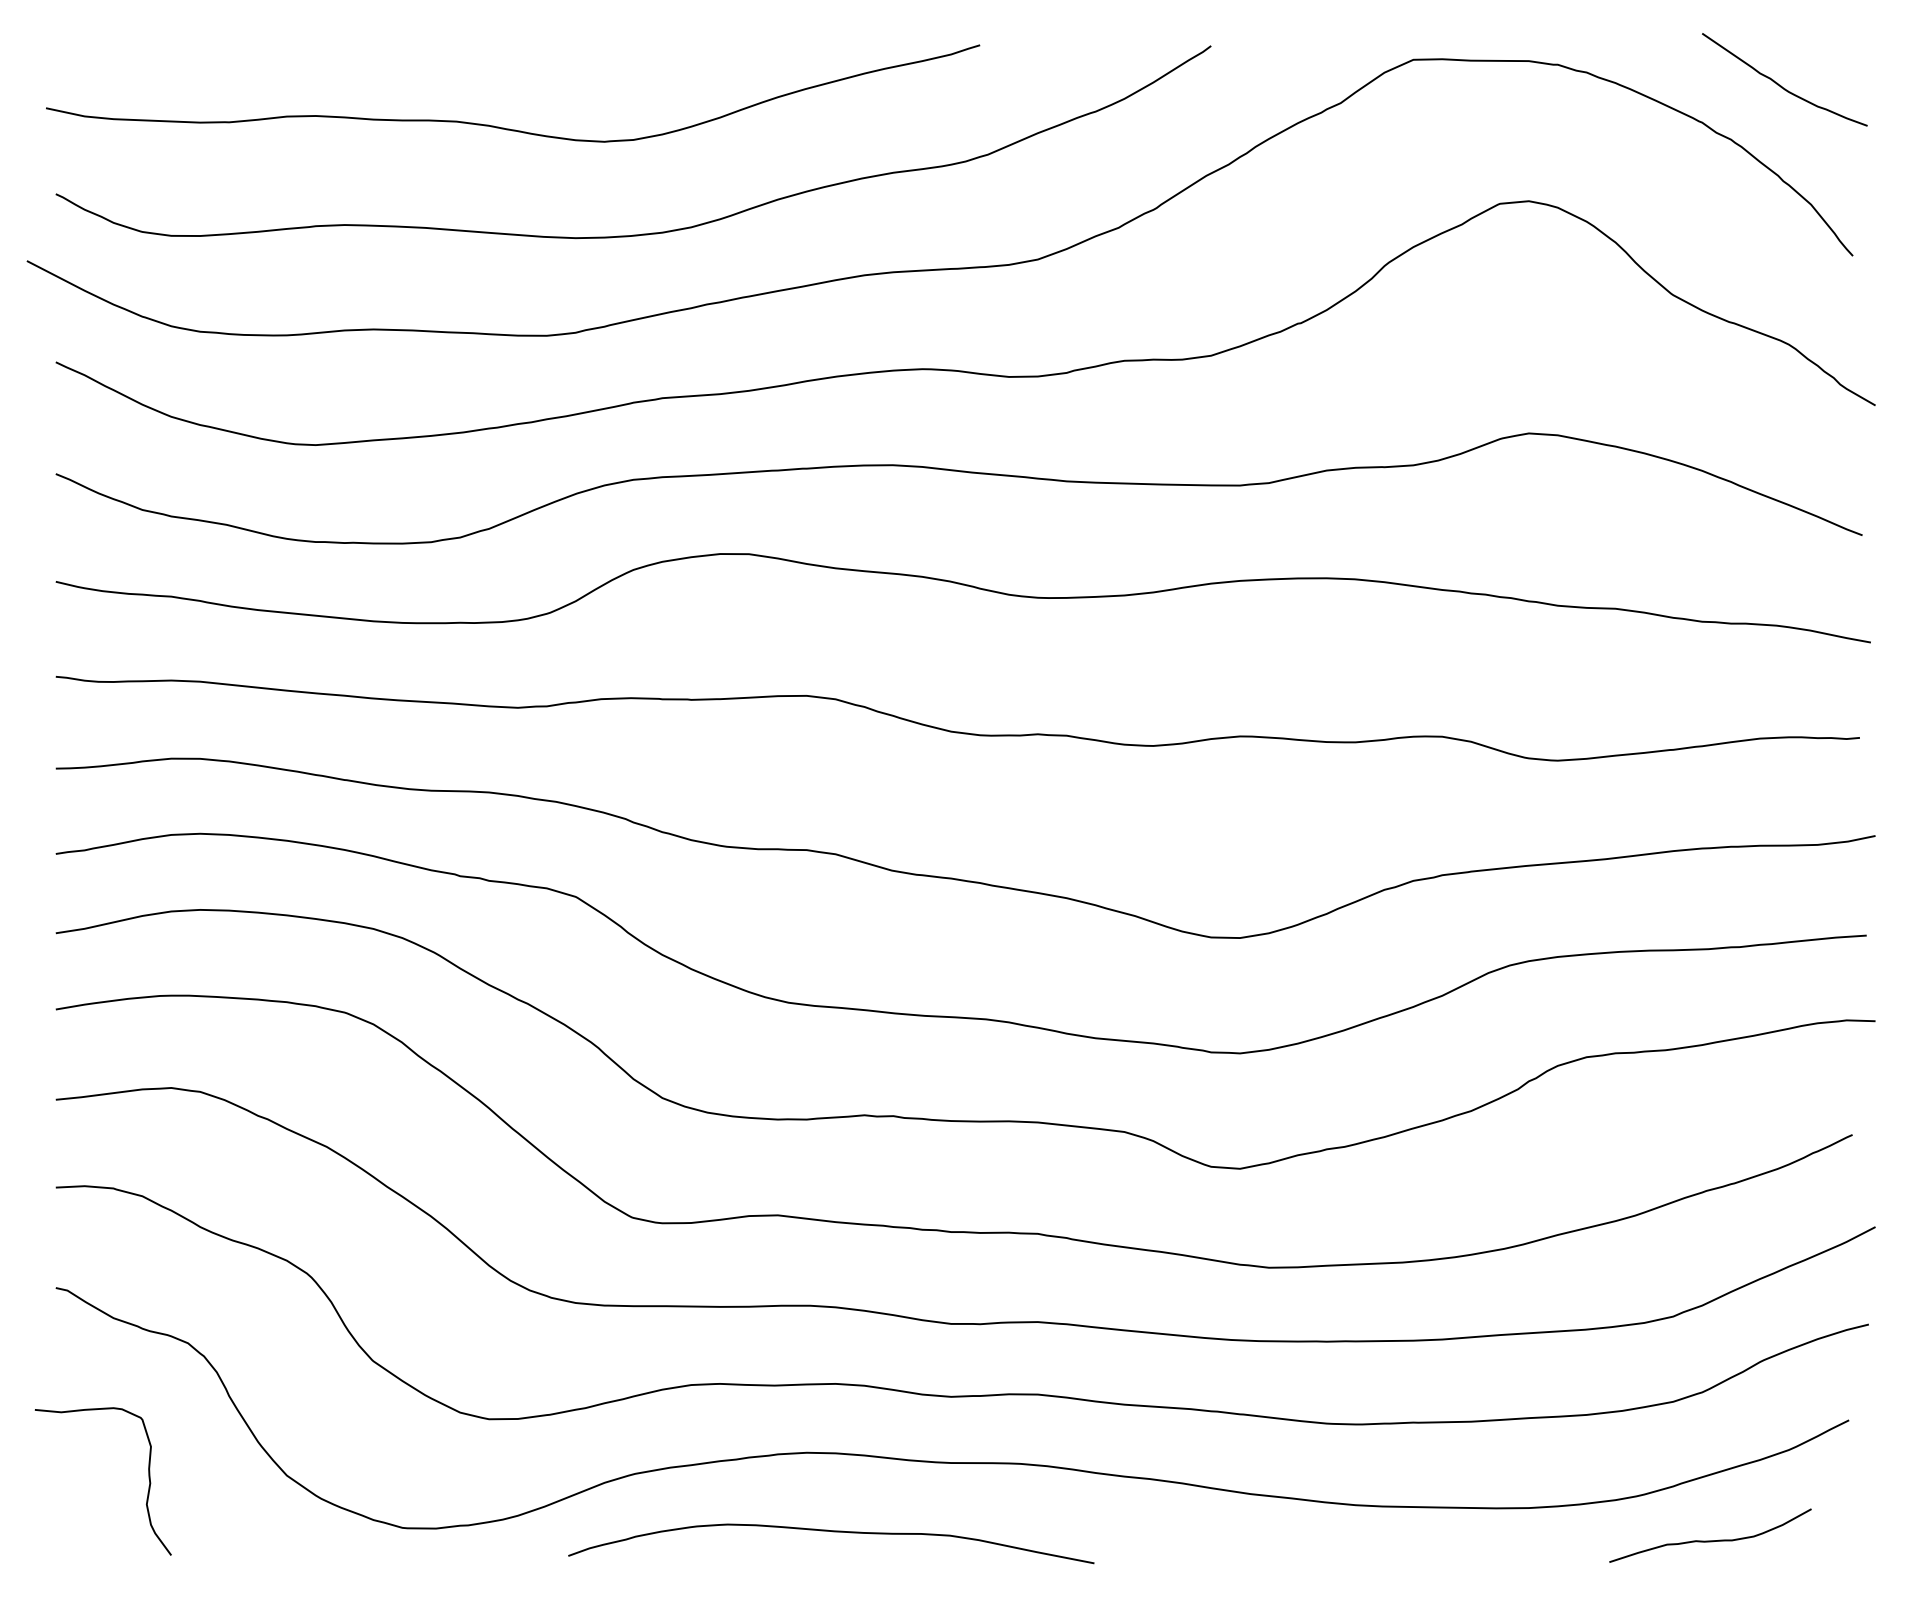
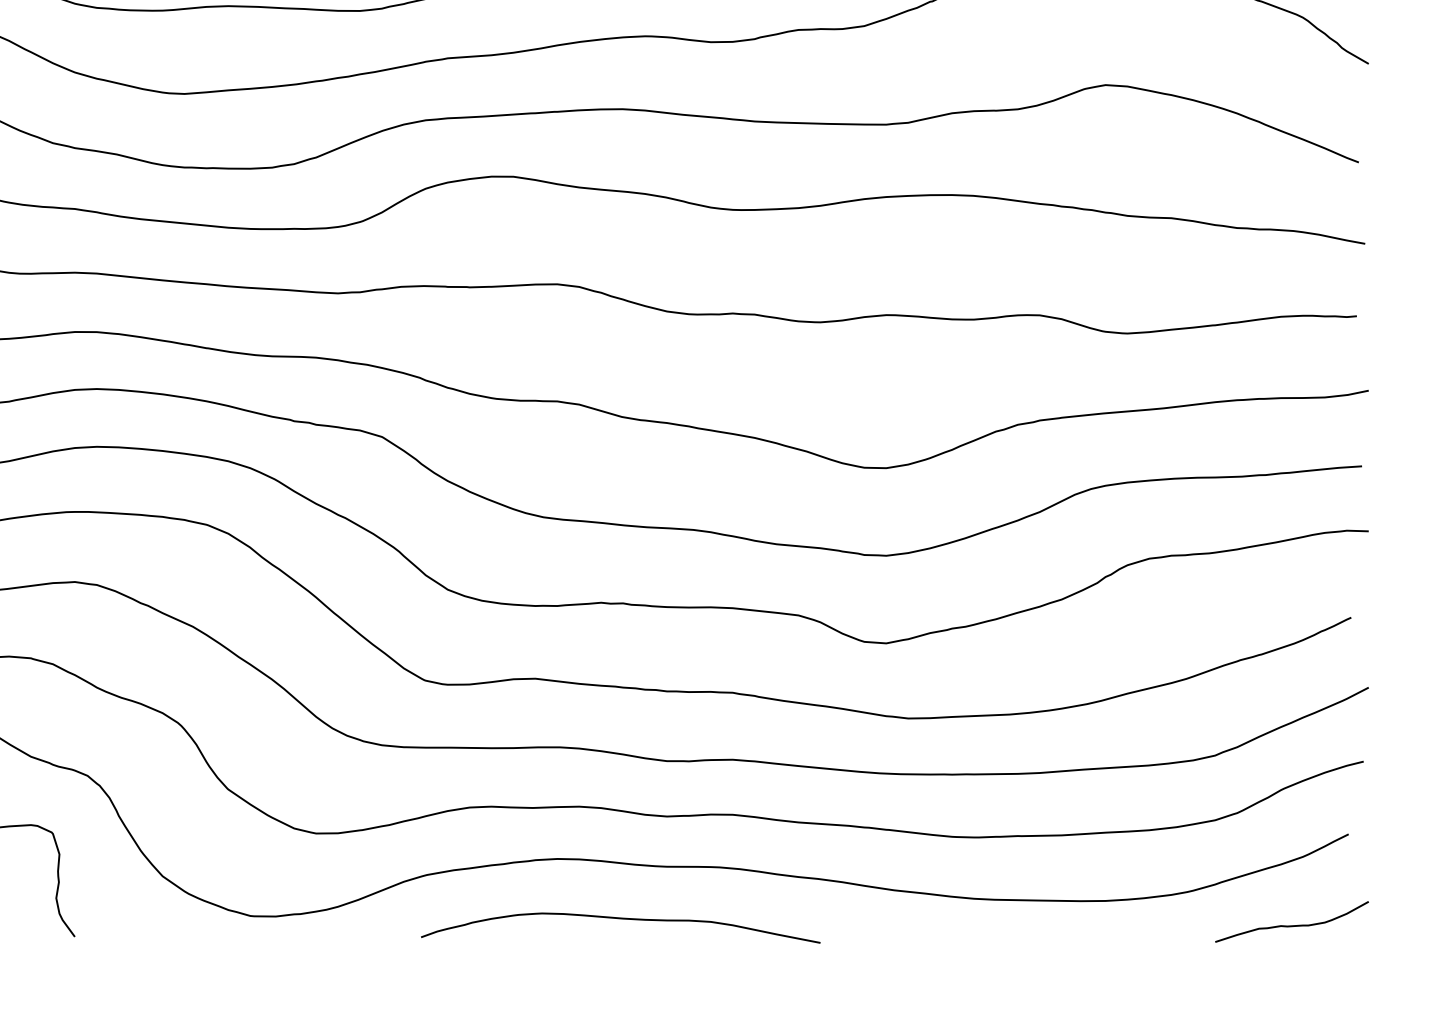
curve: (832, 1532) -> (621, 919), moved
curve: (1710, 1540) -> (1292, 925), moved

